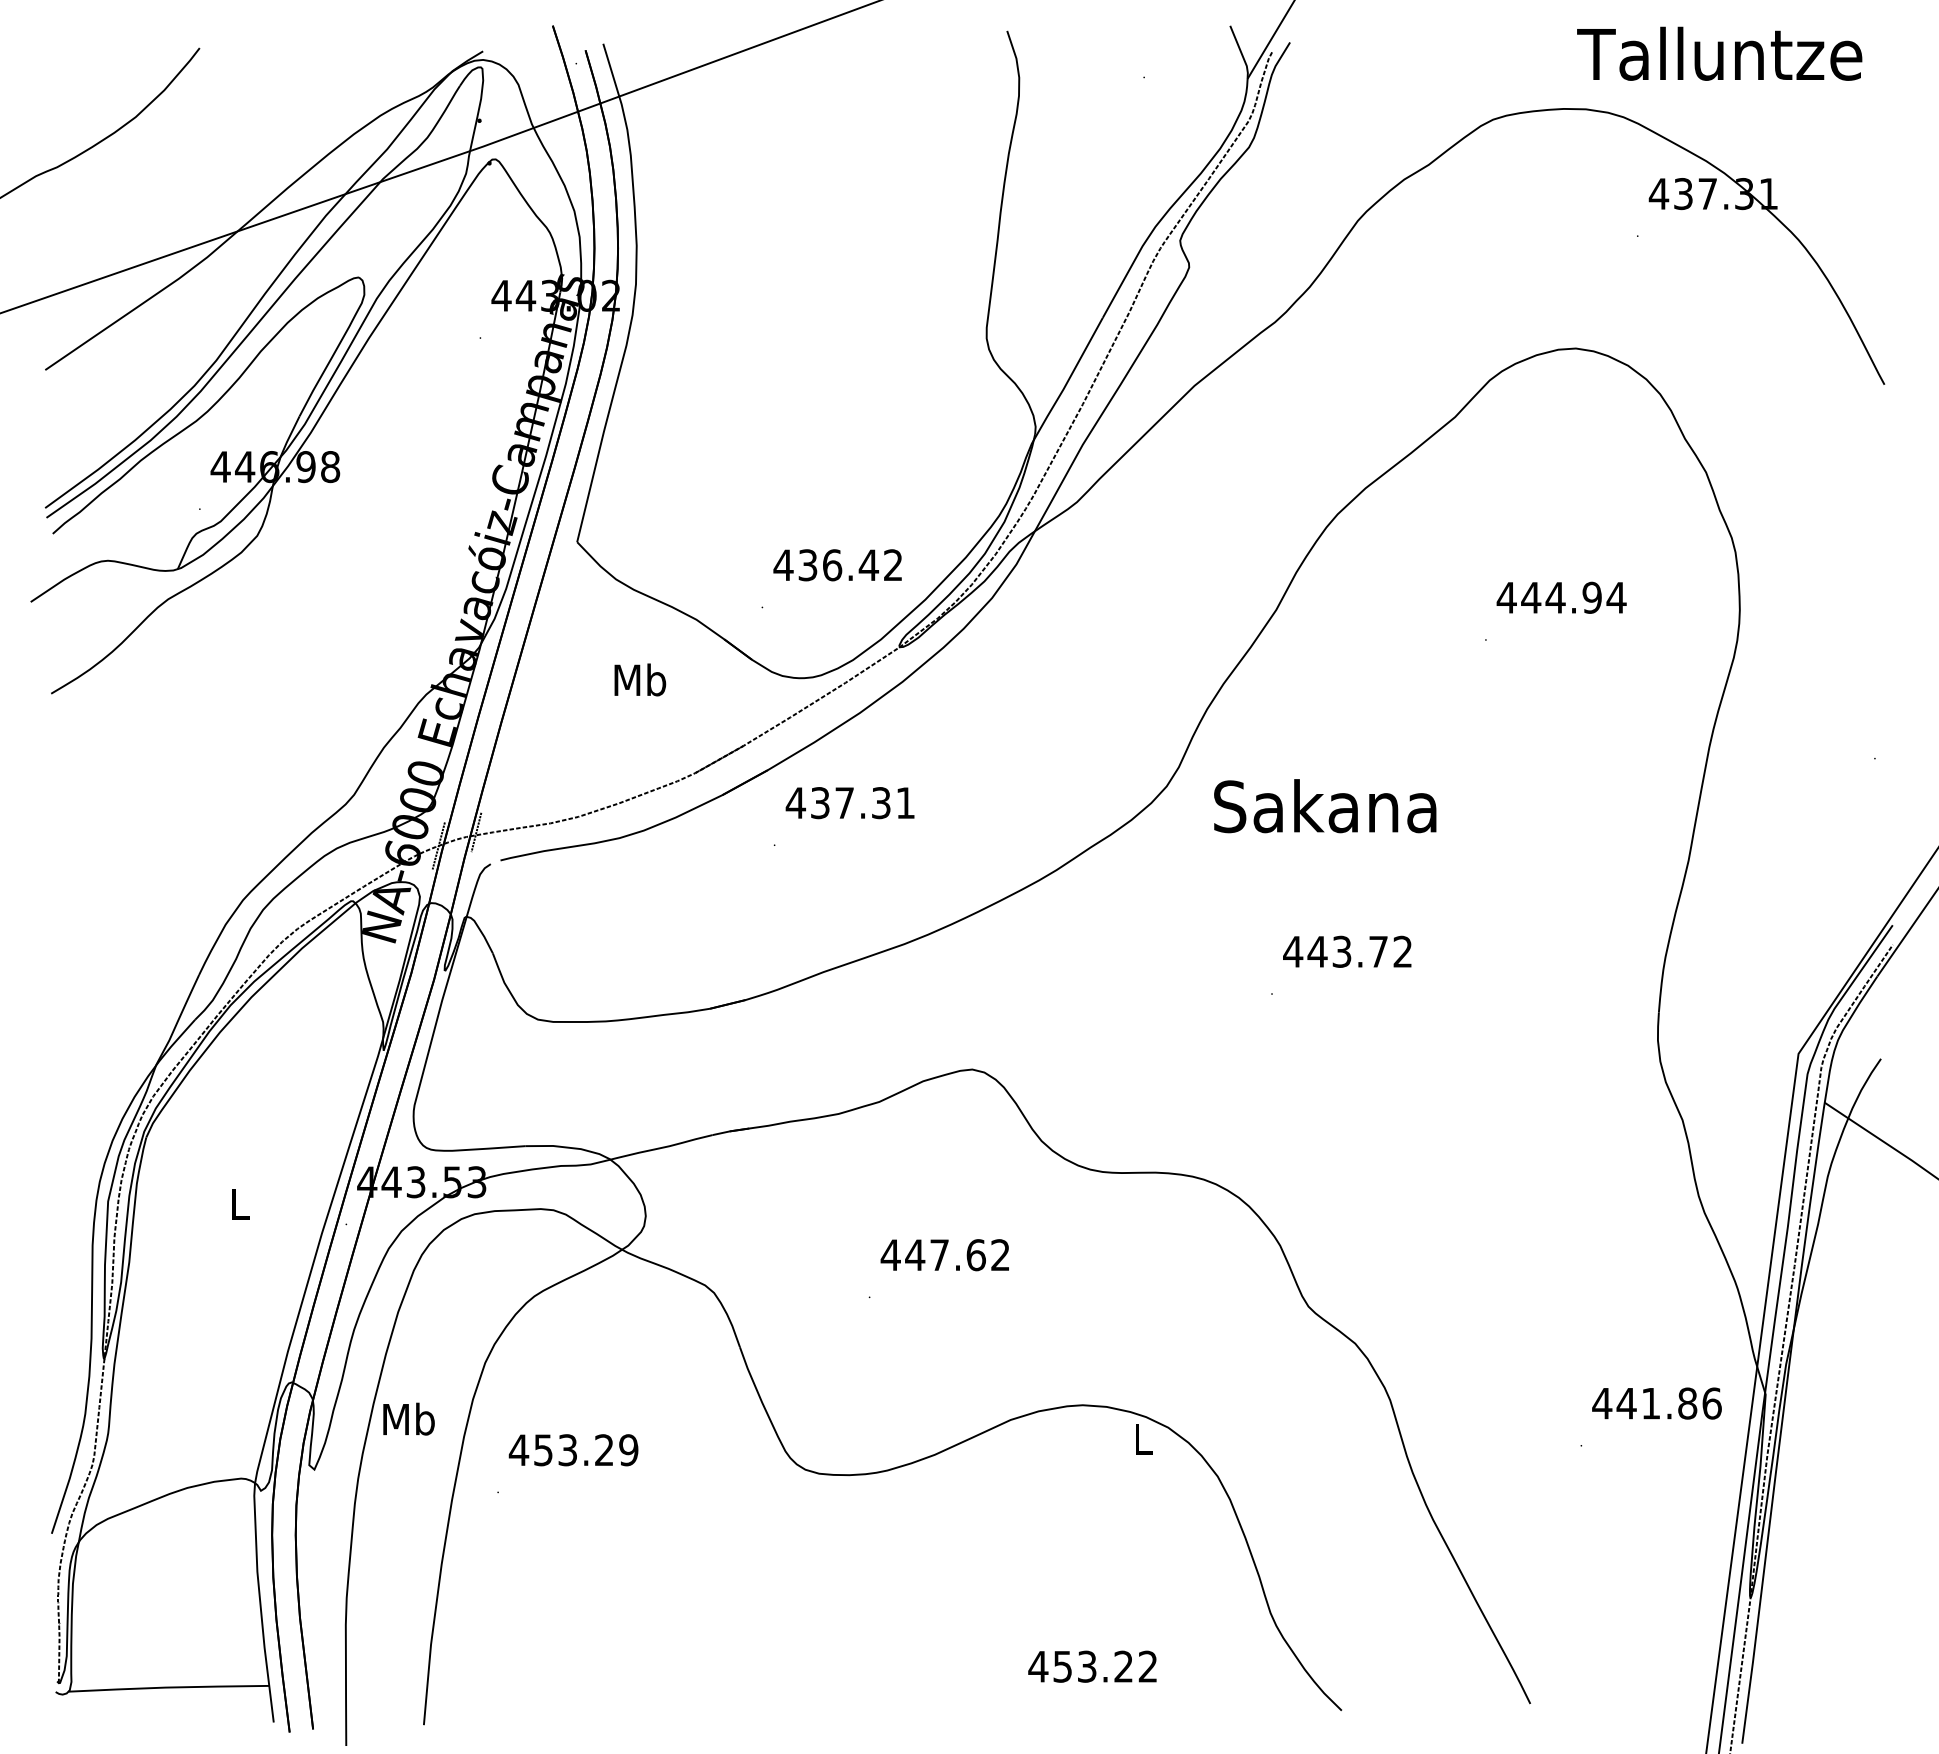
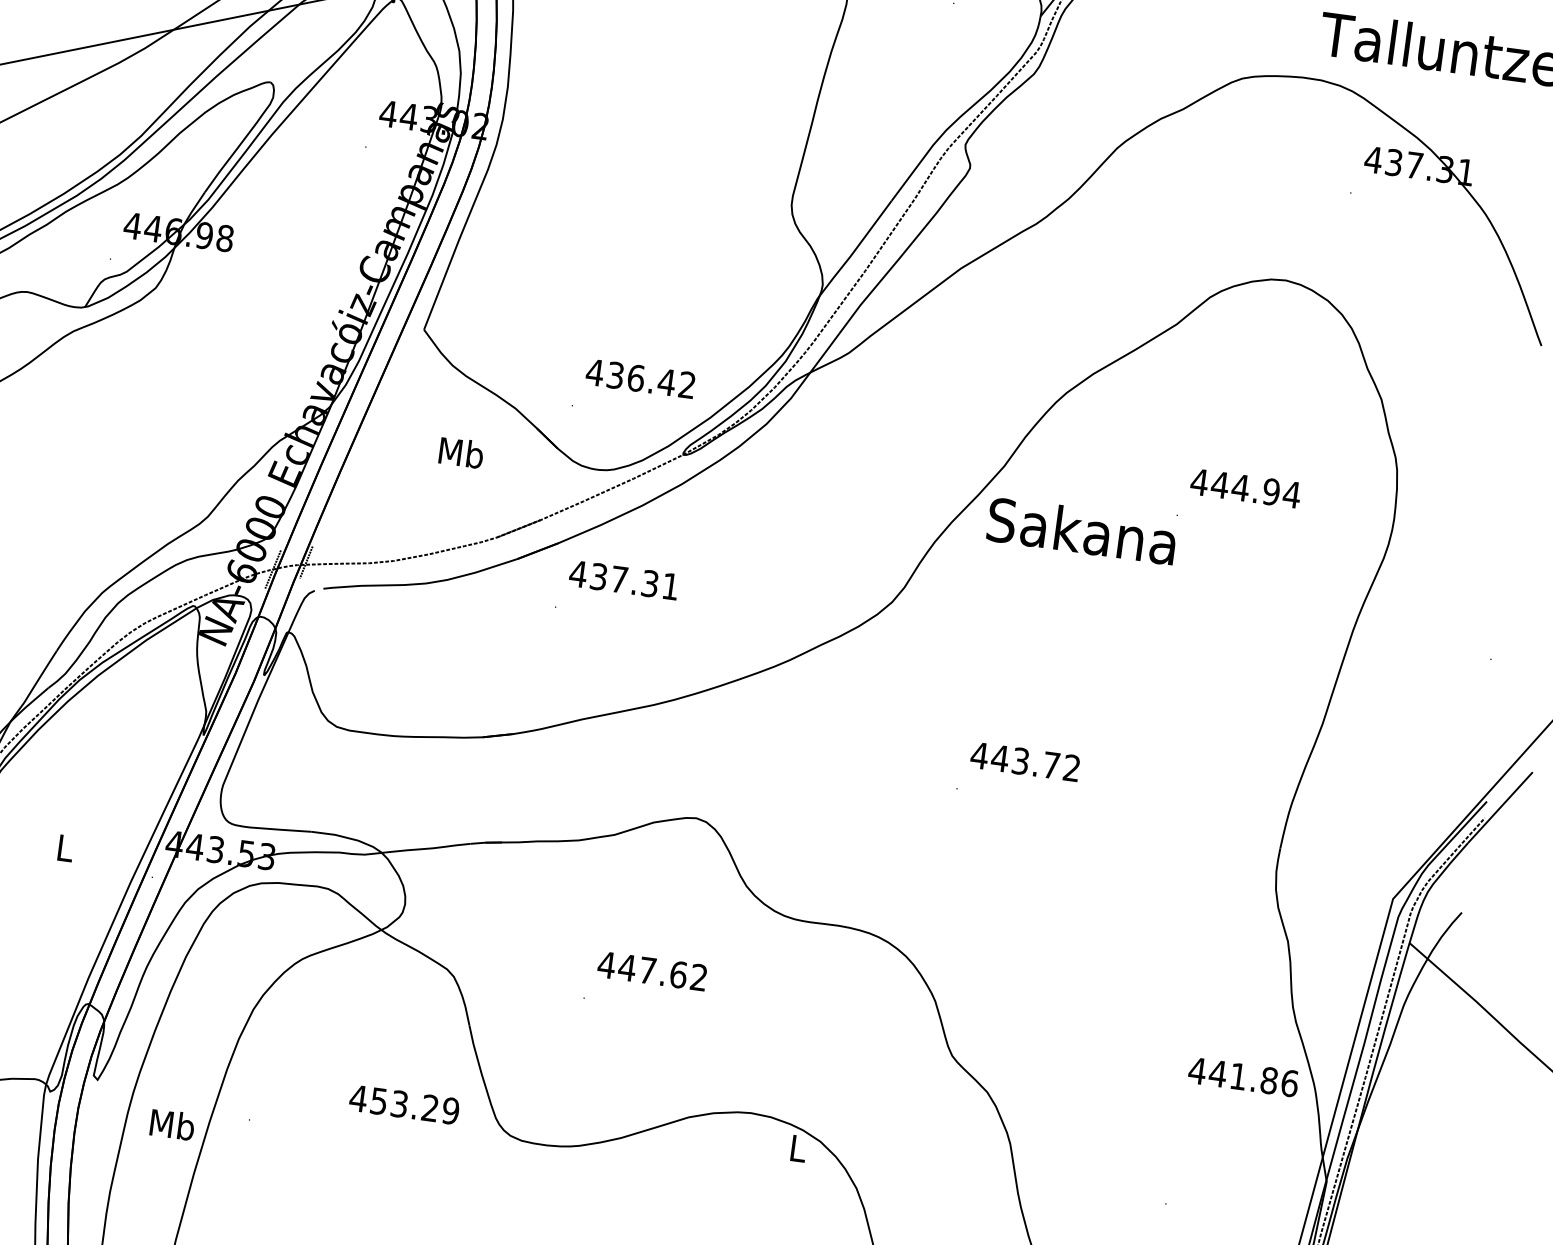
text: (1325, 806) -> (1082, 531), moved
text: (1656, 1403) -> (1243, 1077), moved
text: (408, 1418) -> (172, 1124), moved
text: (573, 1450) -> (404, 1105), moved

